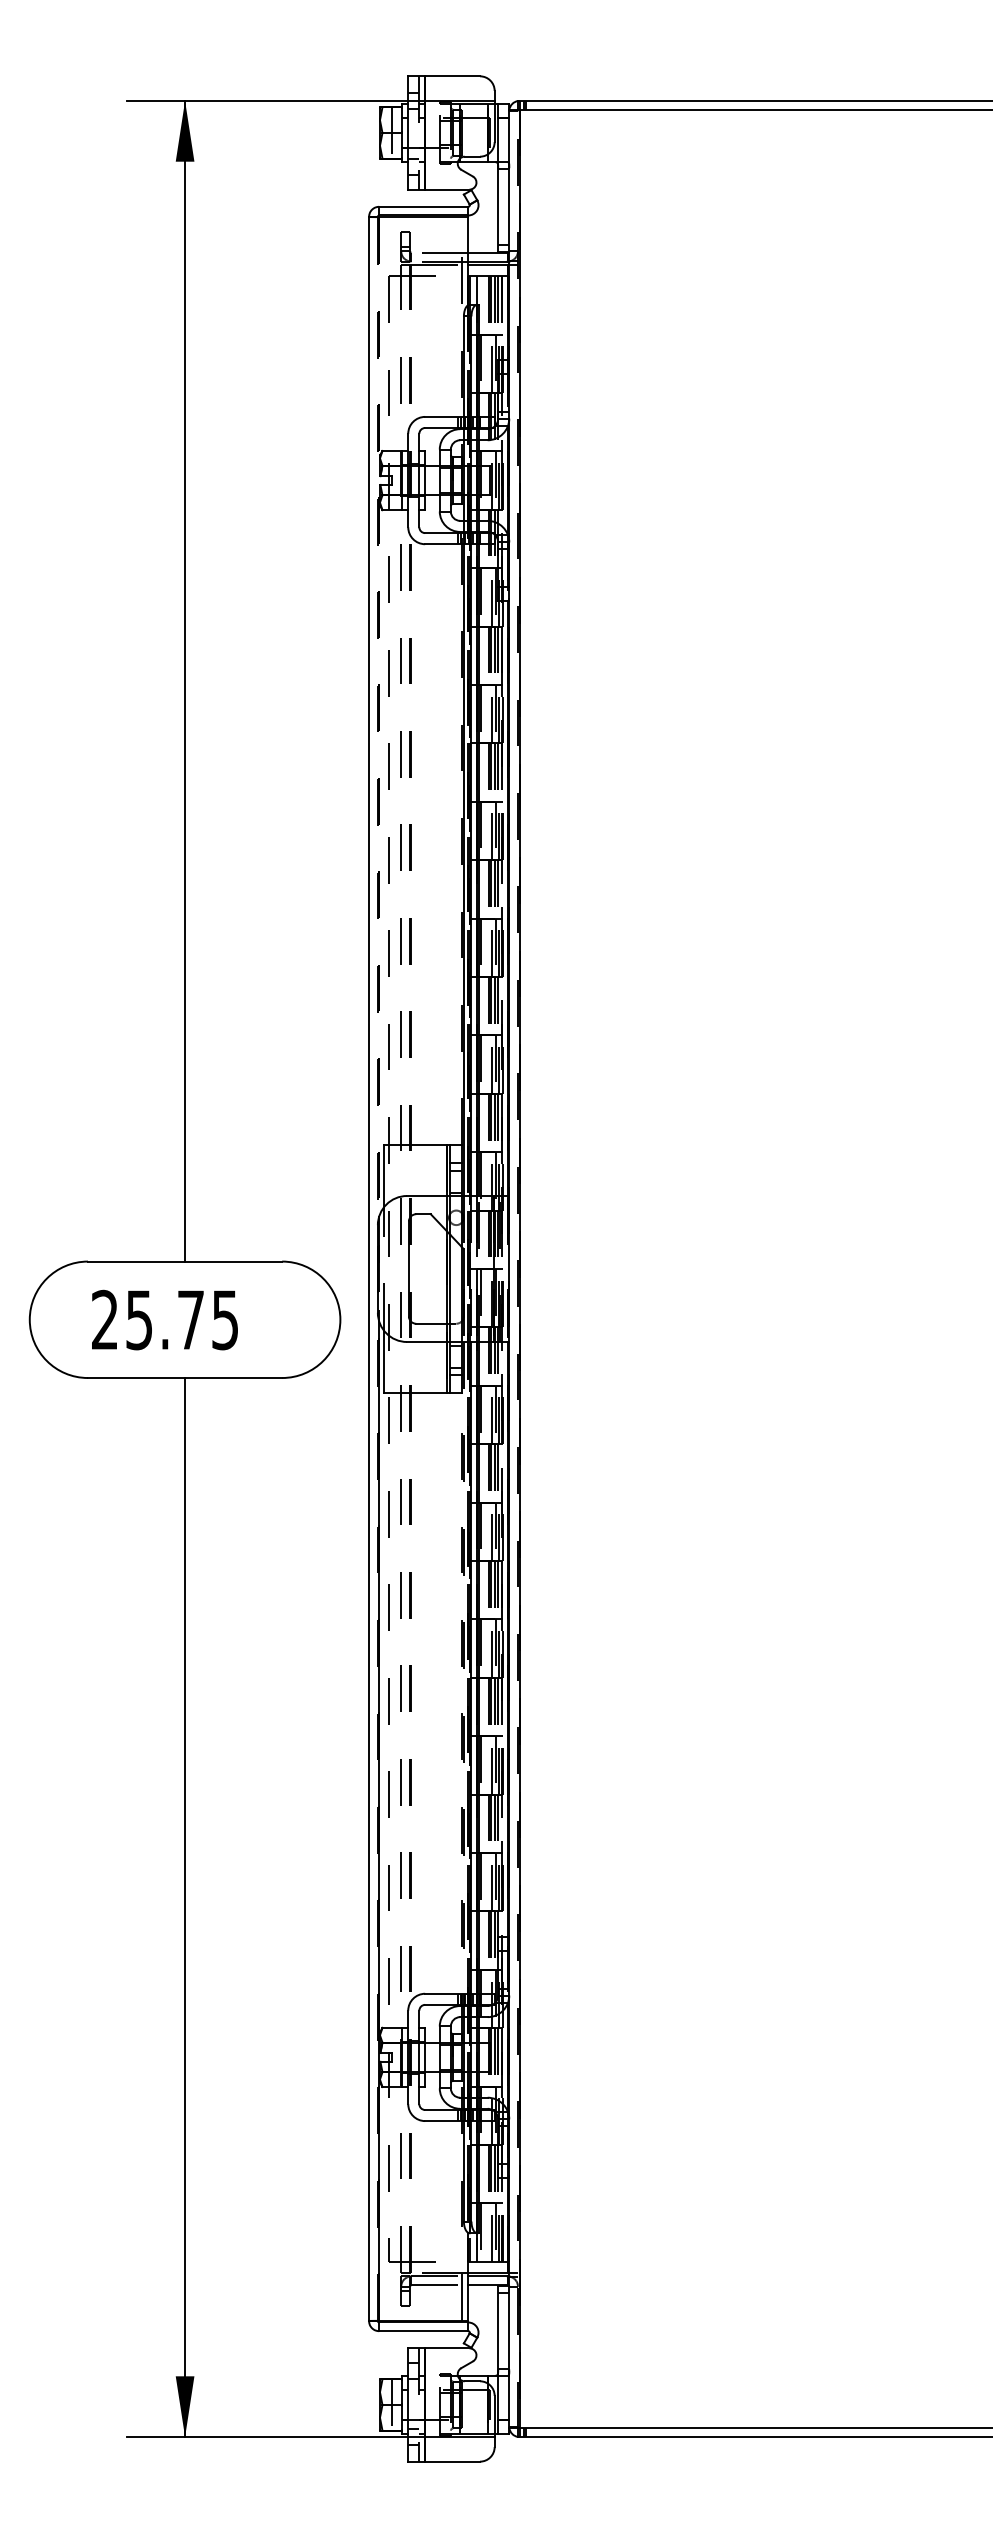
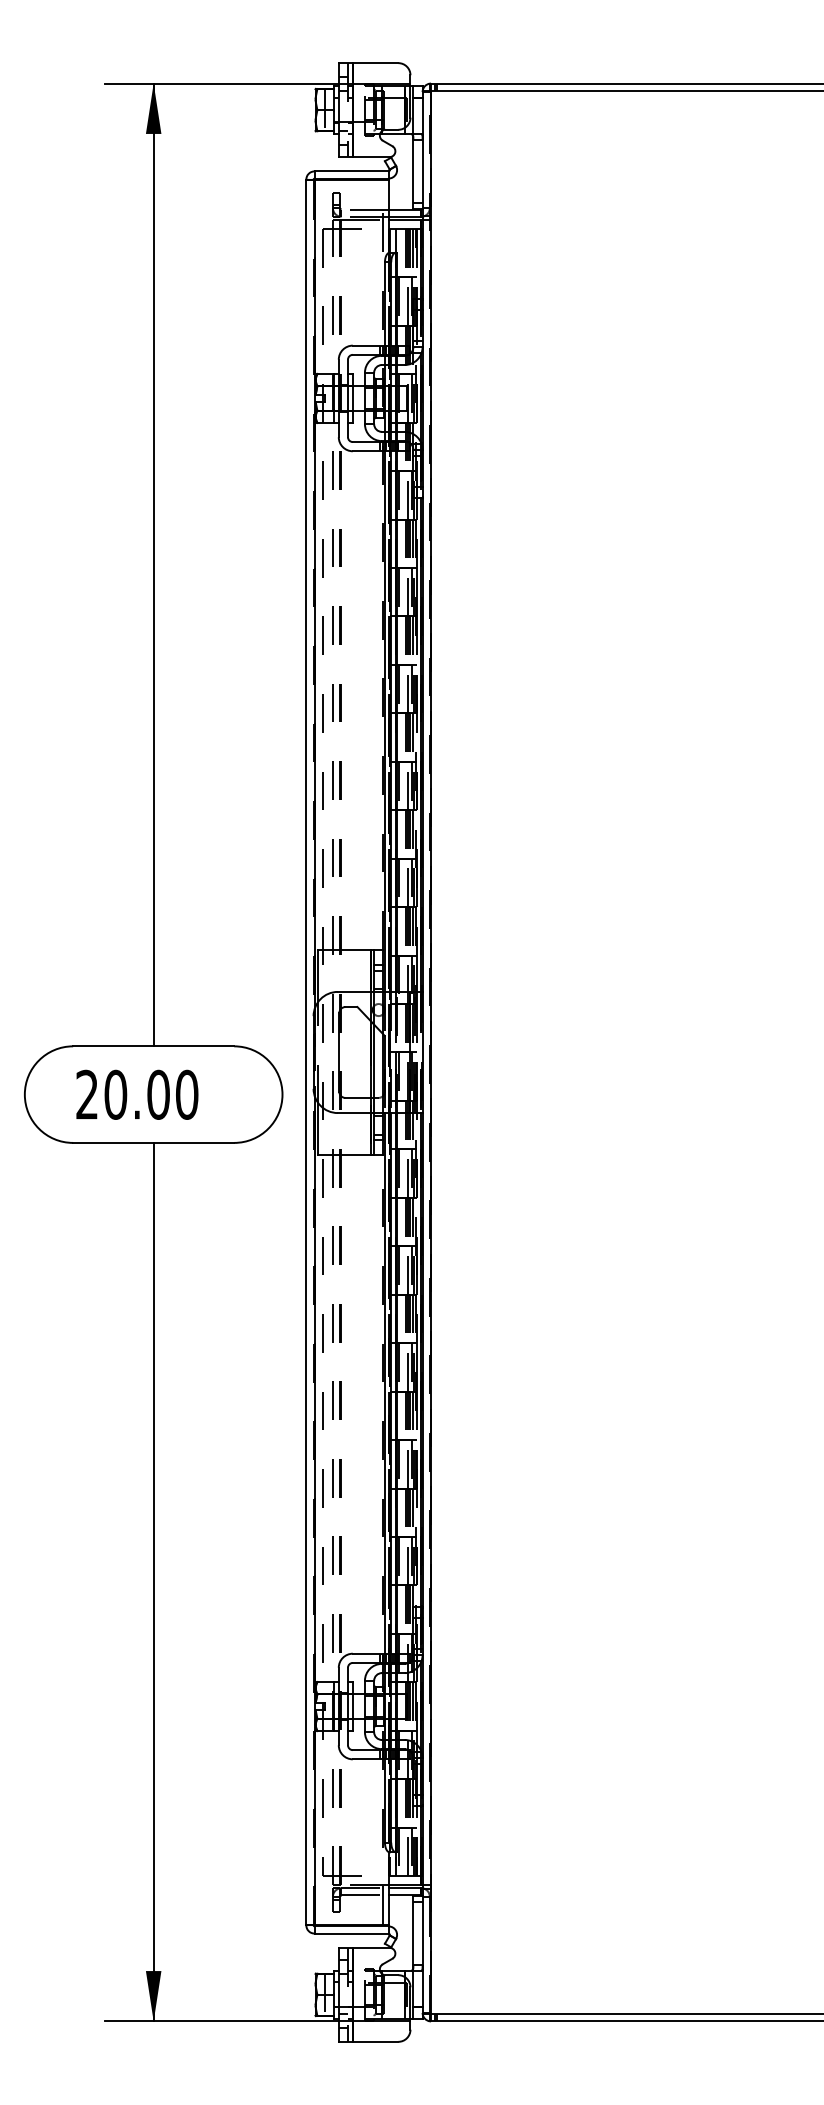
line: (378, 716) -> (314, 594), dashed -> solid
text: (182, 1319) -> (151, 1094), 25.75 -> 20.00
line: (463, 1668) -> (384, 1383), dashed -> solid

